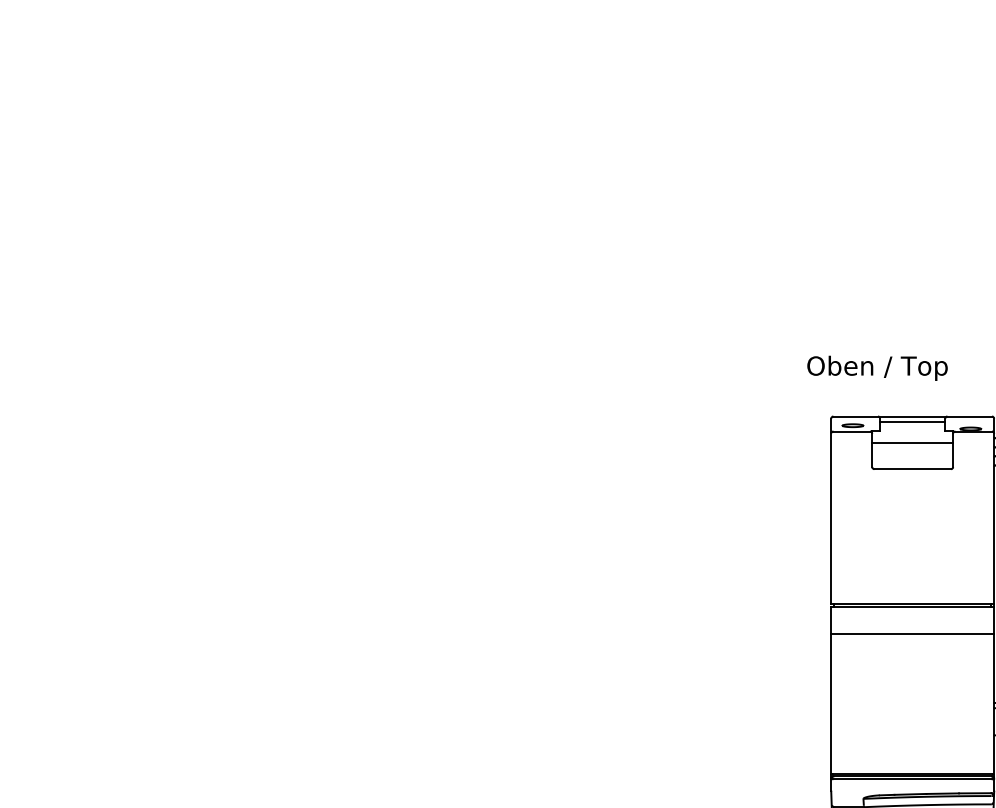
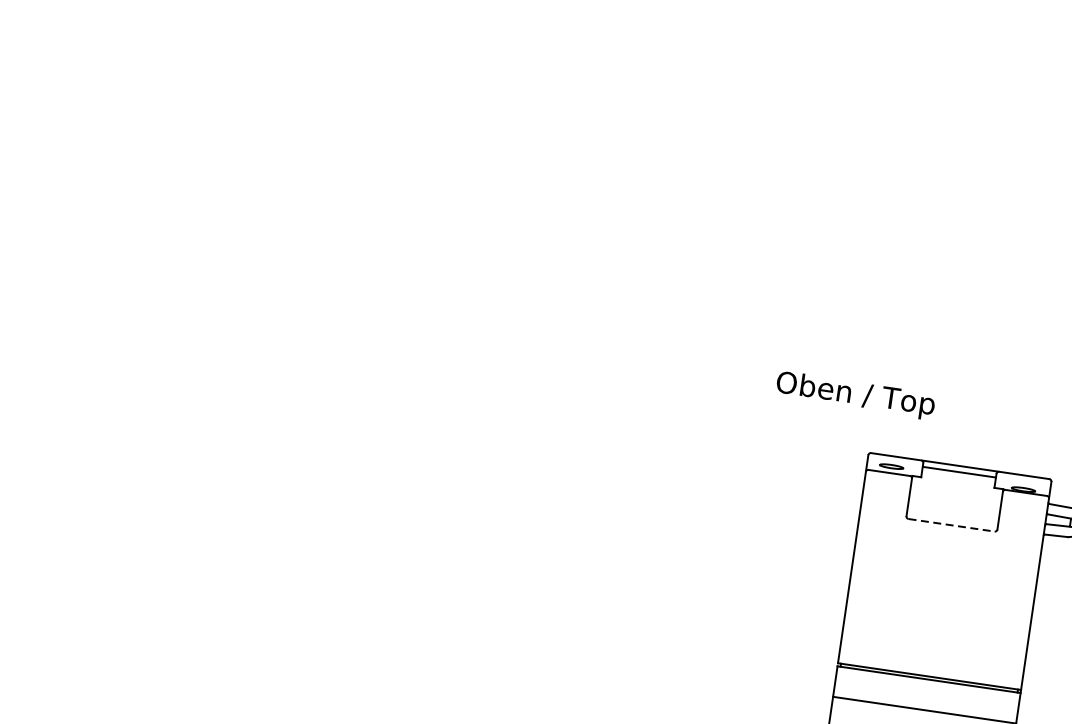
text: (877, 367) -> (855, 394), moved
line: (912, 443) -> (955, 496), removed
line: (913, 469) -> (952, 525), solid -> dashed

